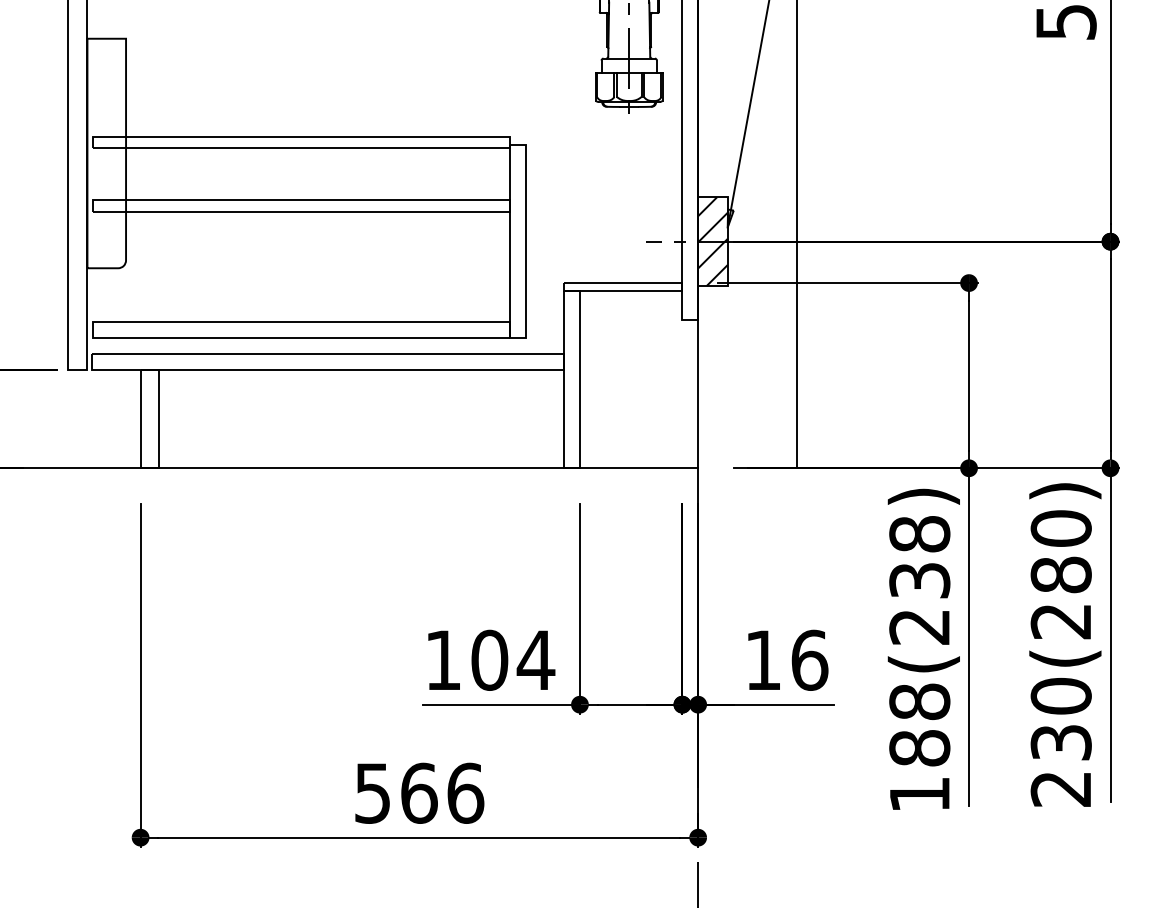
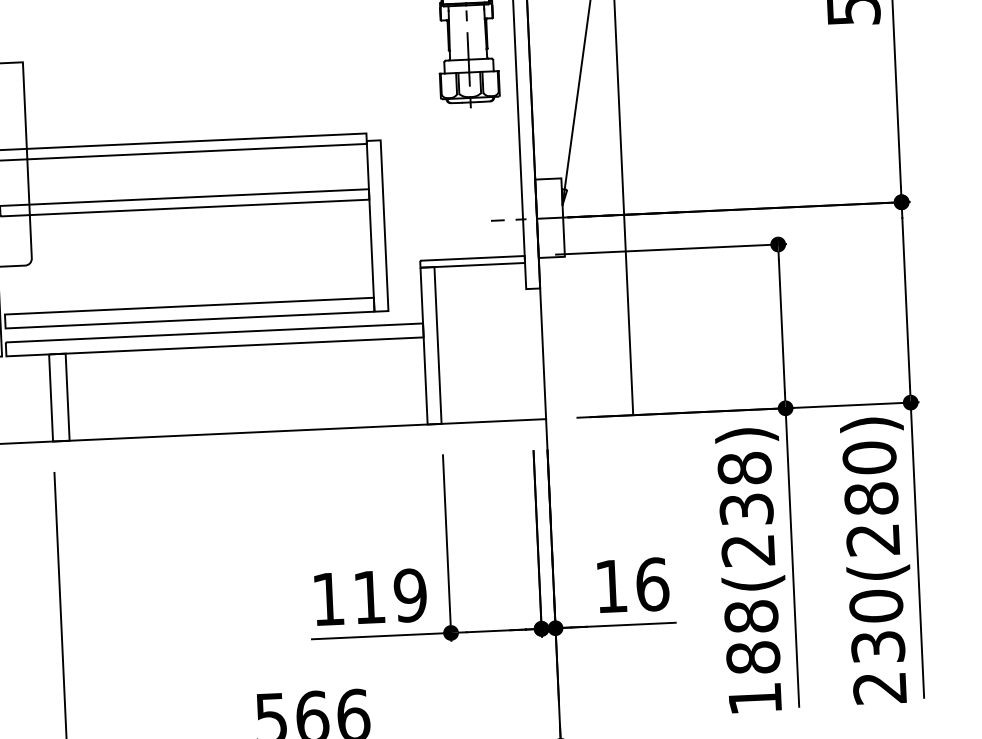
hatch: (712, 241) -> (549, 218), removed
text: (513, 659) -> (390, 595), 104 -> 119

